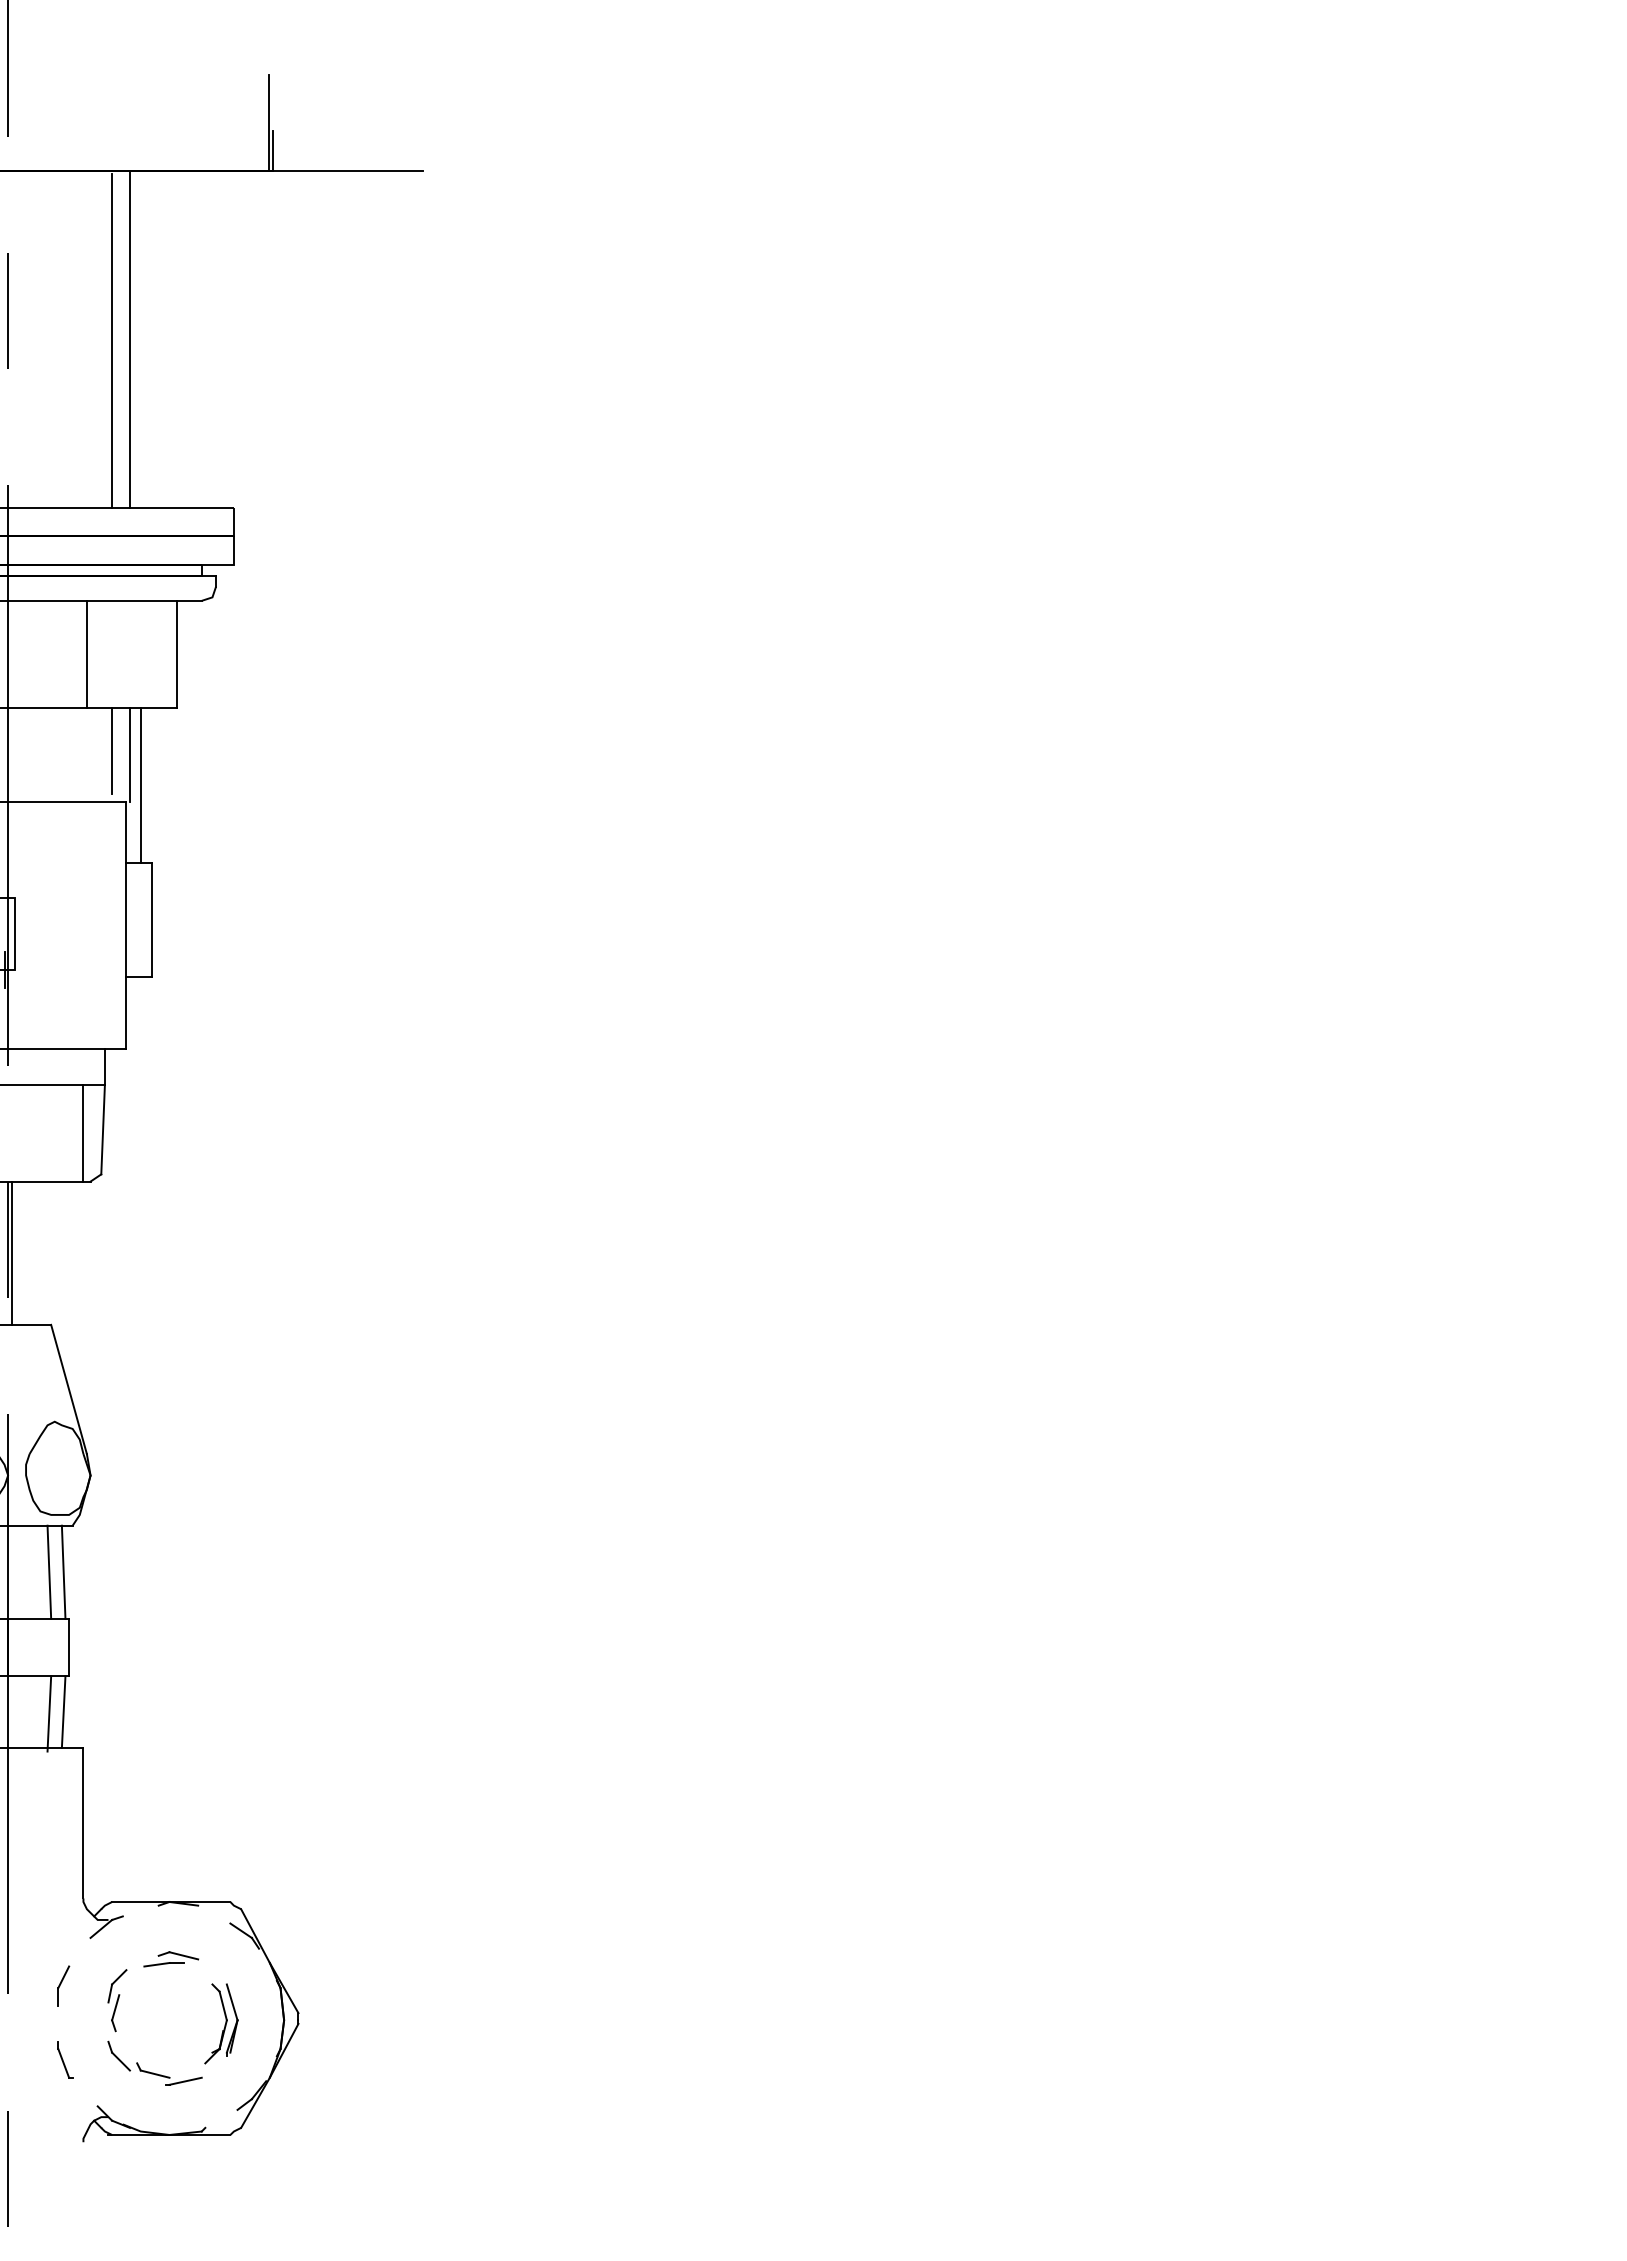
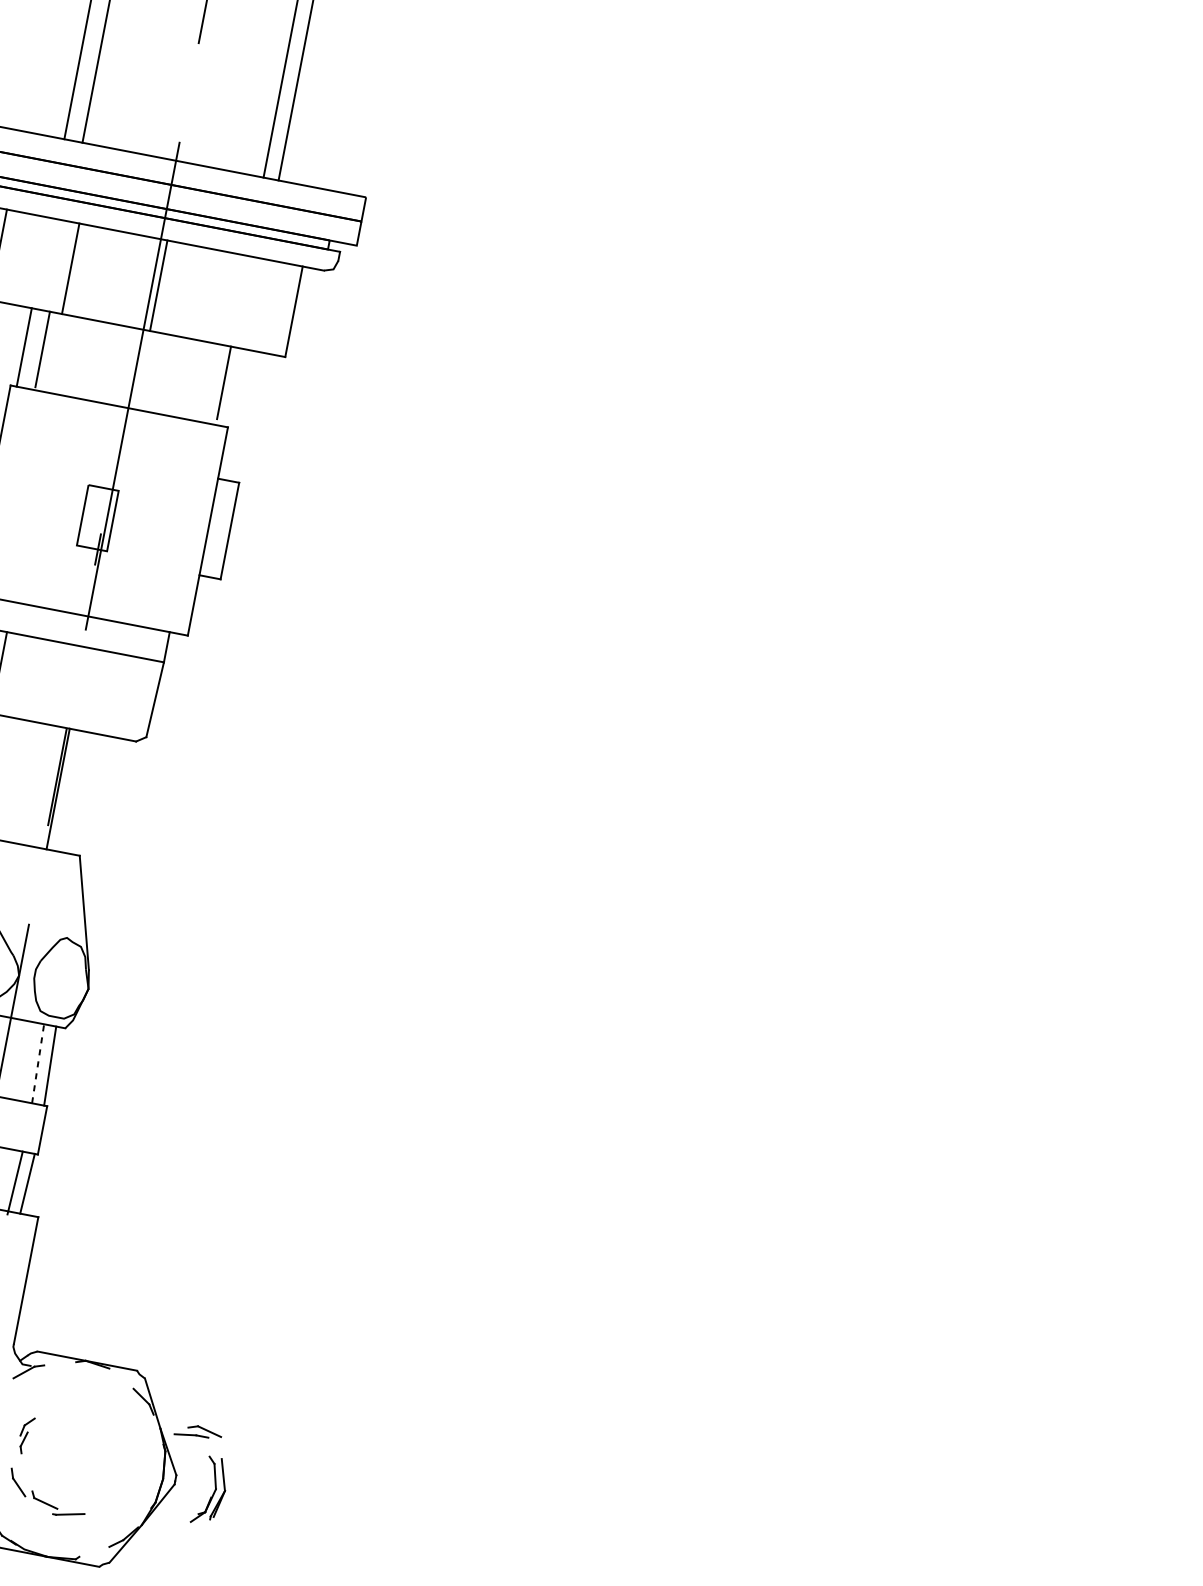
line: (86, 654) -> (158, 285), moved
line: (129, 754) -> (238, 388), removed
line: (140, 785) -> (242, 416), removed
line: (83, 1132) -> (138, 699), removed
line: (49, 1572) -> (38, 1063), solid -> dashed
part: (171, 1959) -> (198, 1432), moved
part: (117, 2000) -> (26, 1435), size x0.7
part: (221, 2023) -> (210, 1491), moved

